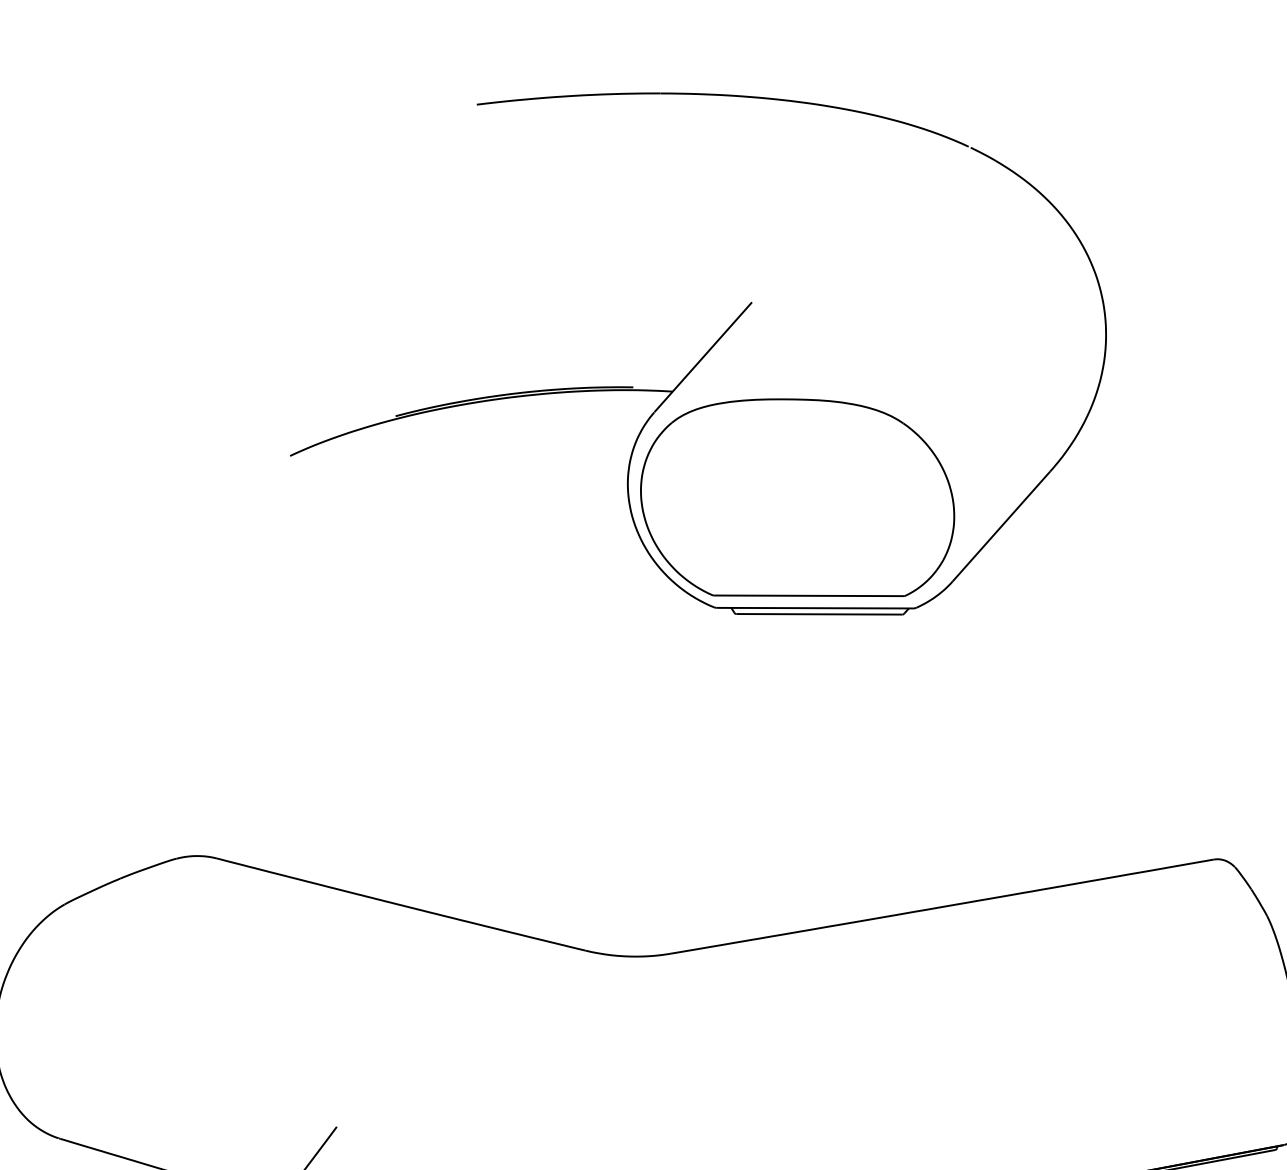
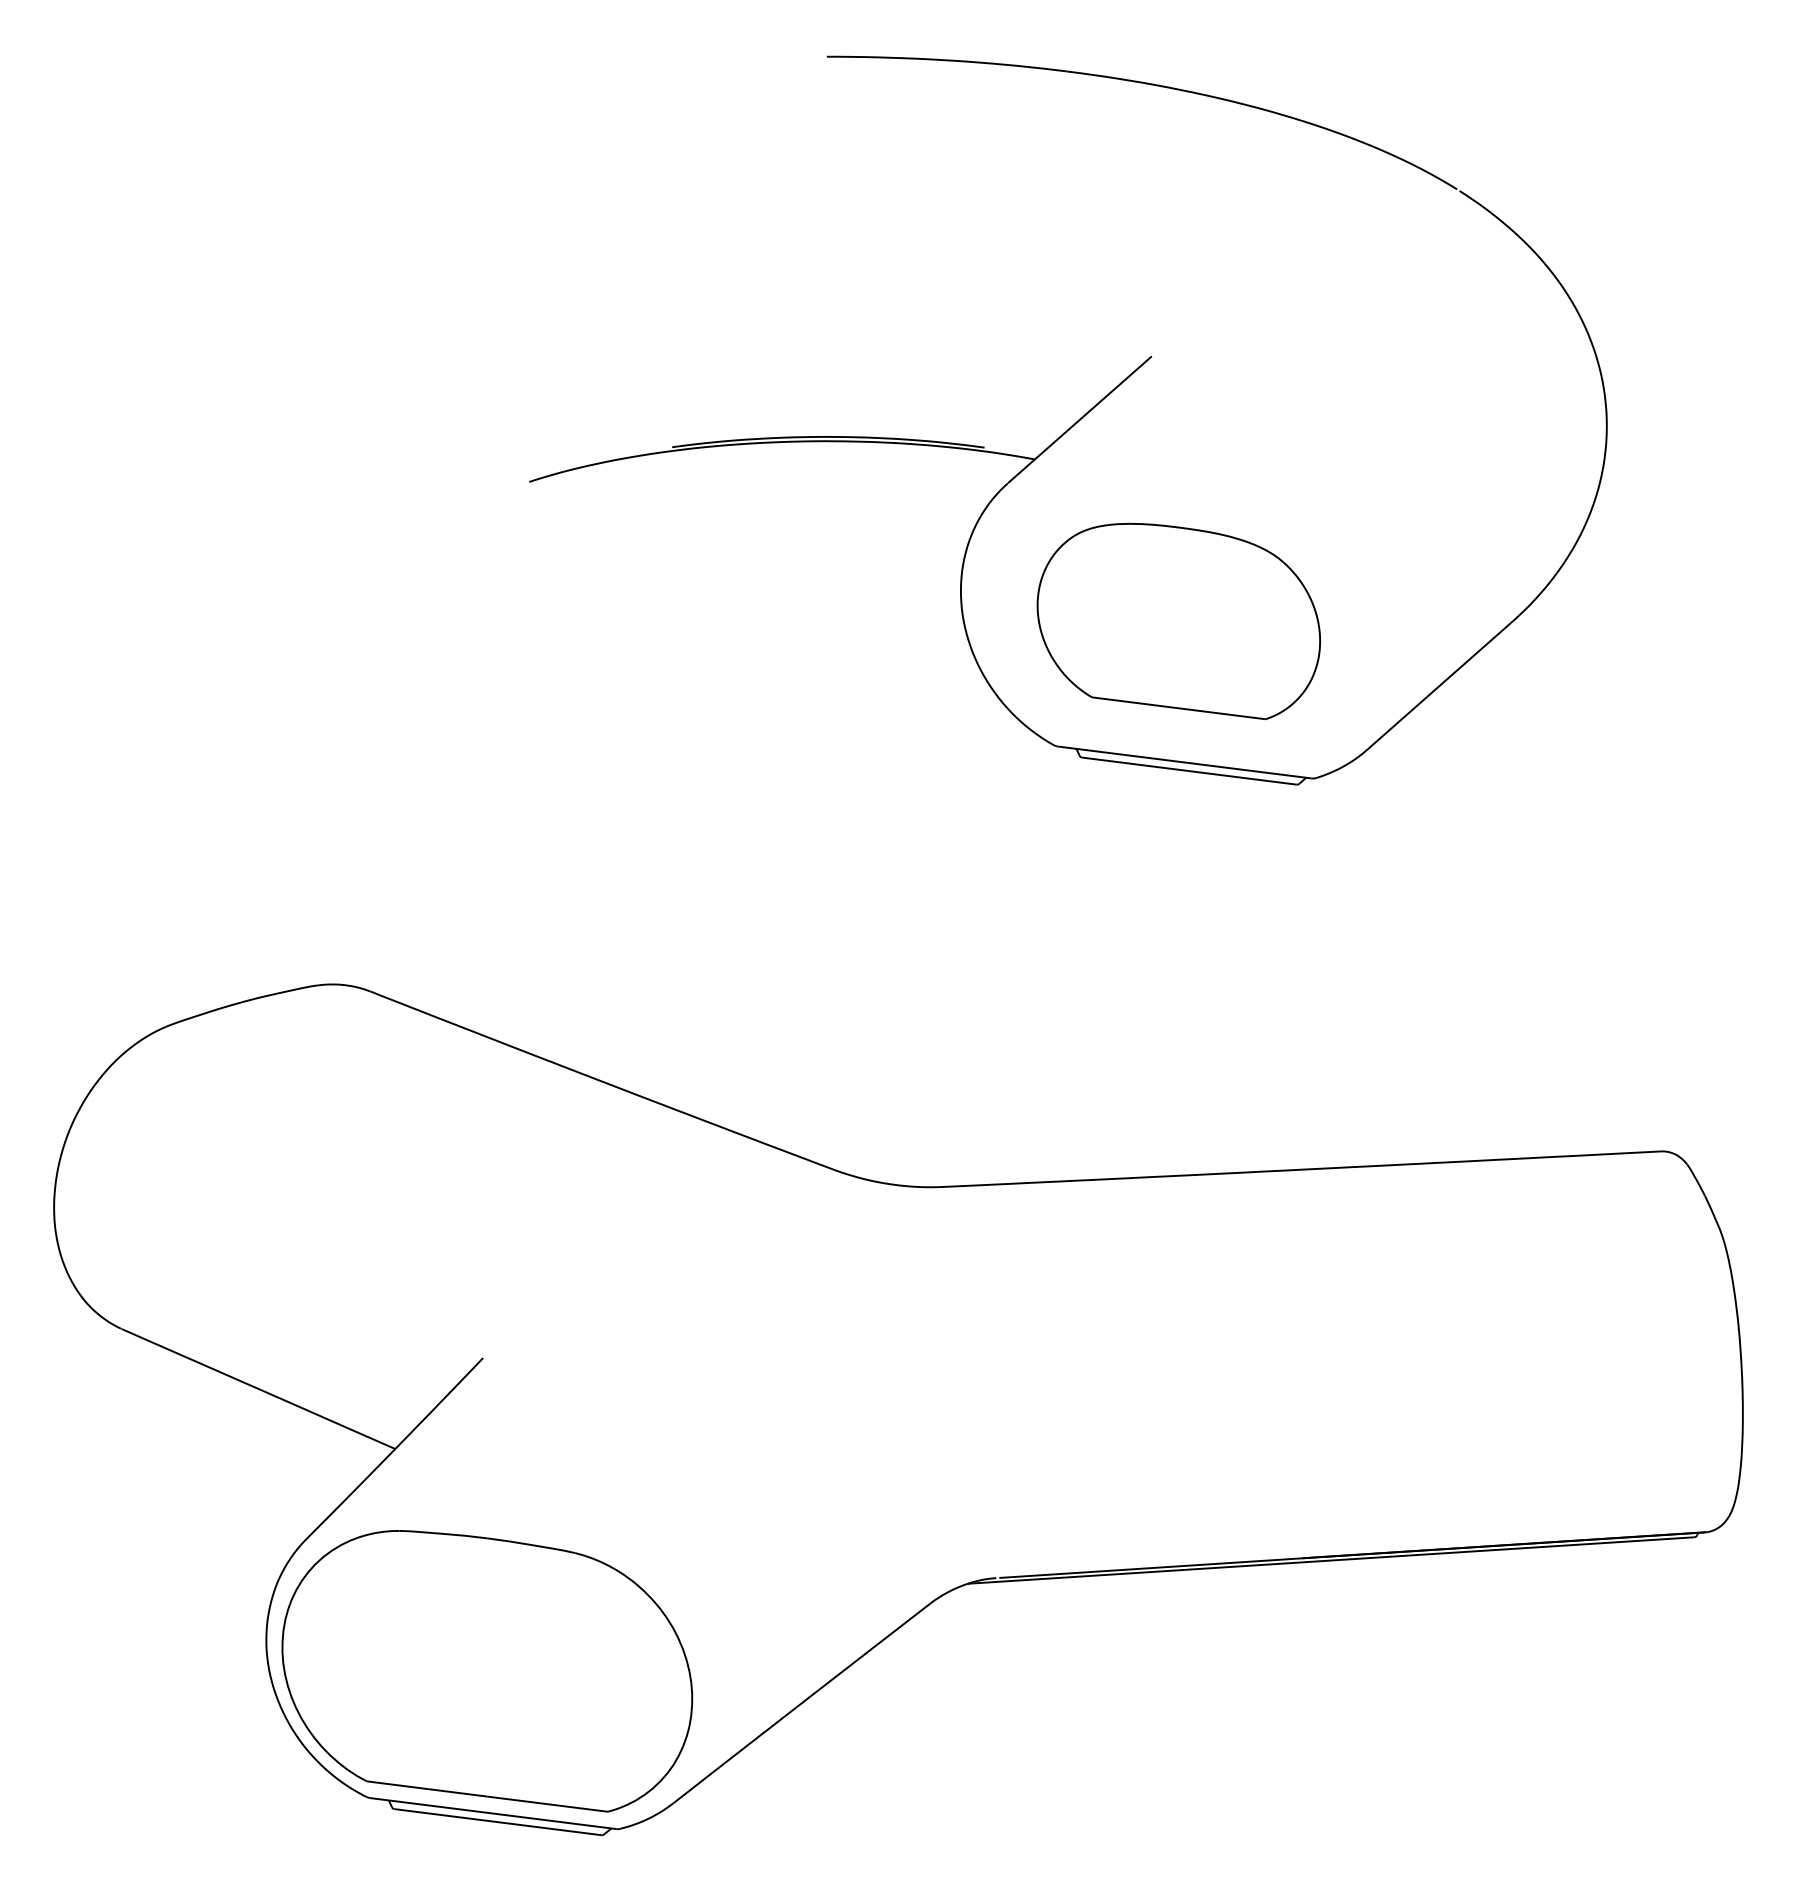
part: (797, 501) -> (1178, 621), size x0.7

